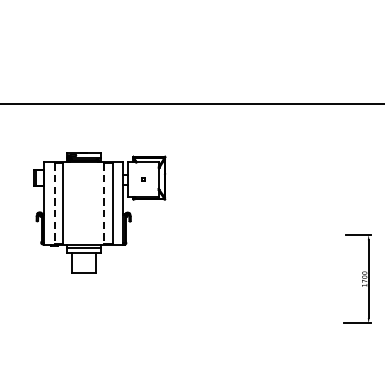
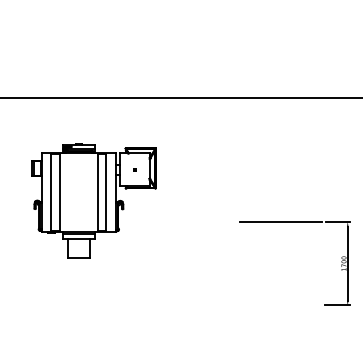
line: (54, 203) -> (51, 192), dashed -> solid
line: (104, 203) -> (98, 192), dashed -> solid
line: (298, 235) -> (281, 222), added

